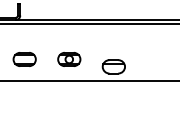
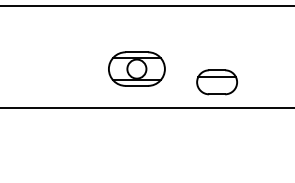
part: (24, 59) -> (56, 69), removed
part: (69, 59) -> (137, 69), size x1.4

